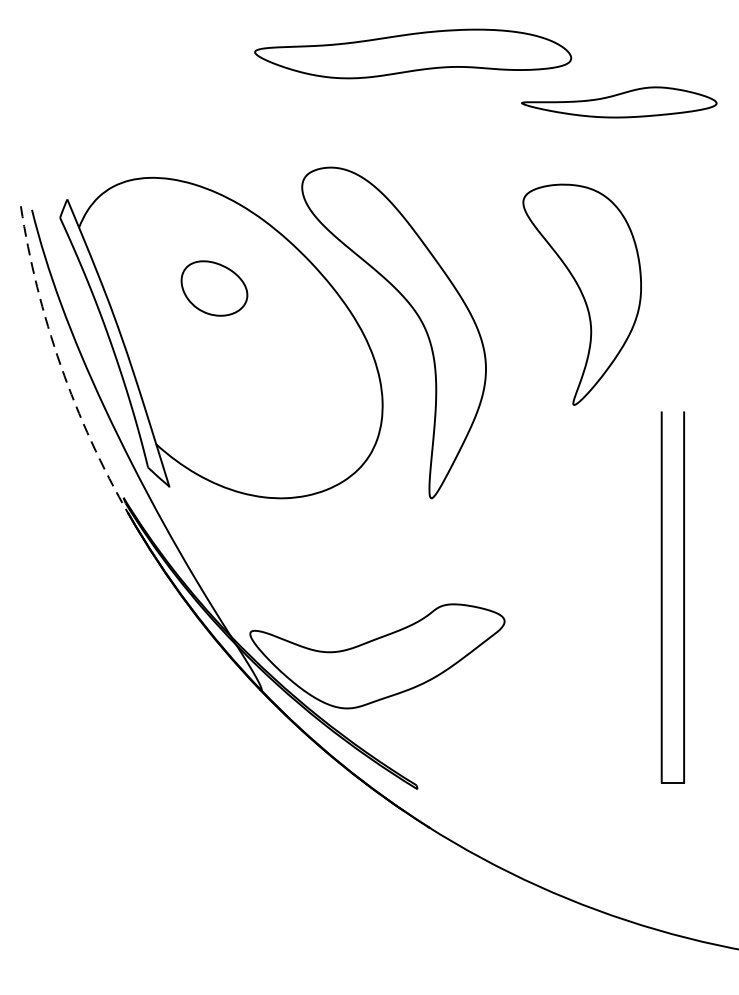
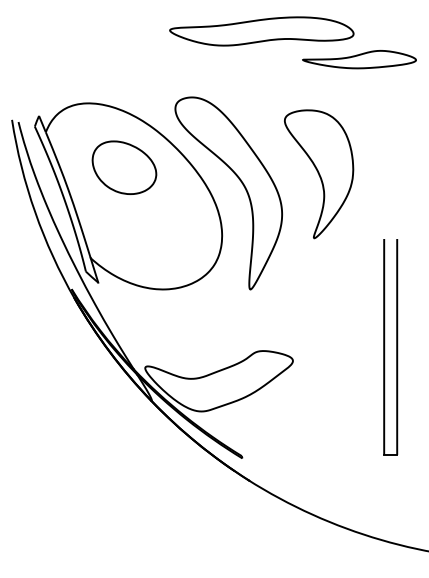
part: (412, 54) -> (261, 31), moved
part: (214, 288) -> (124, 167), size x1.67
part: (583, 295) -> (319, 174), moved
arc: (61, 365) -> (35, 212), dashed -> solid

